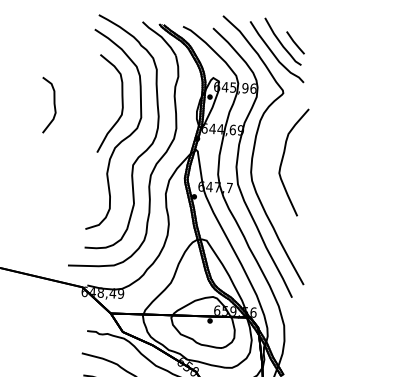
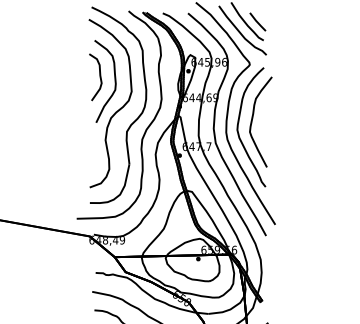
curve: (53, 105) -> (99, 77), moved
curve: (267, 161) -> (239, 122), added

